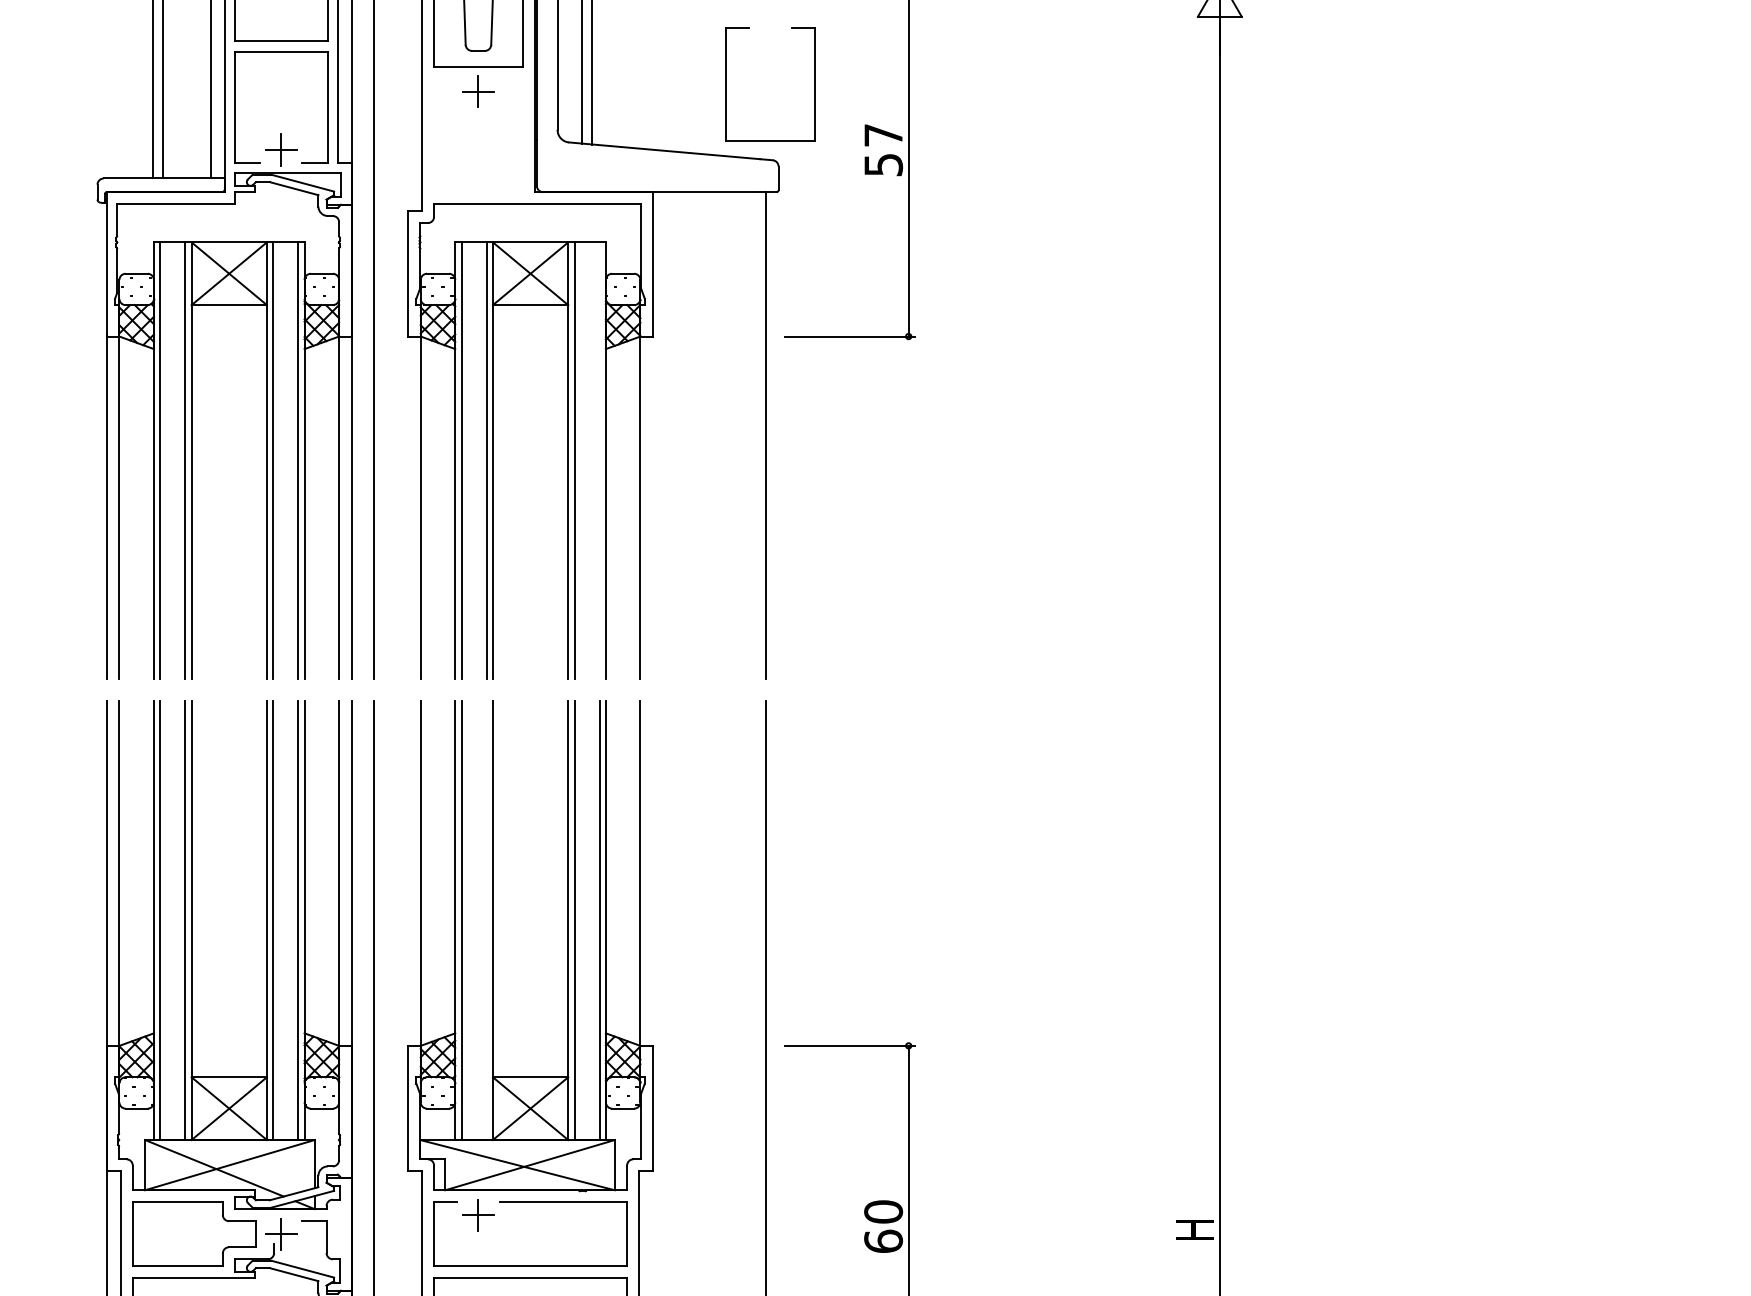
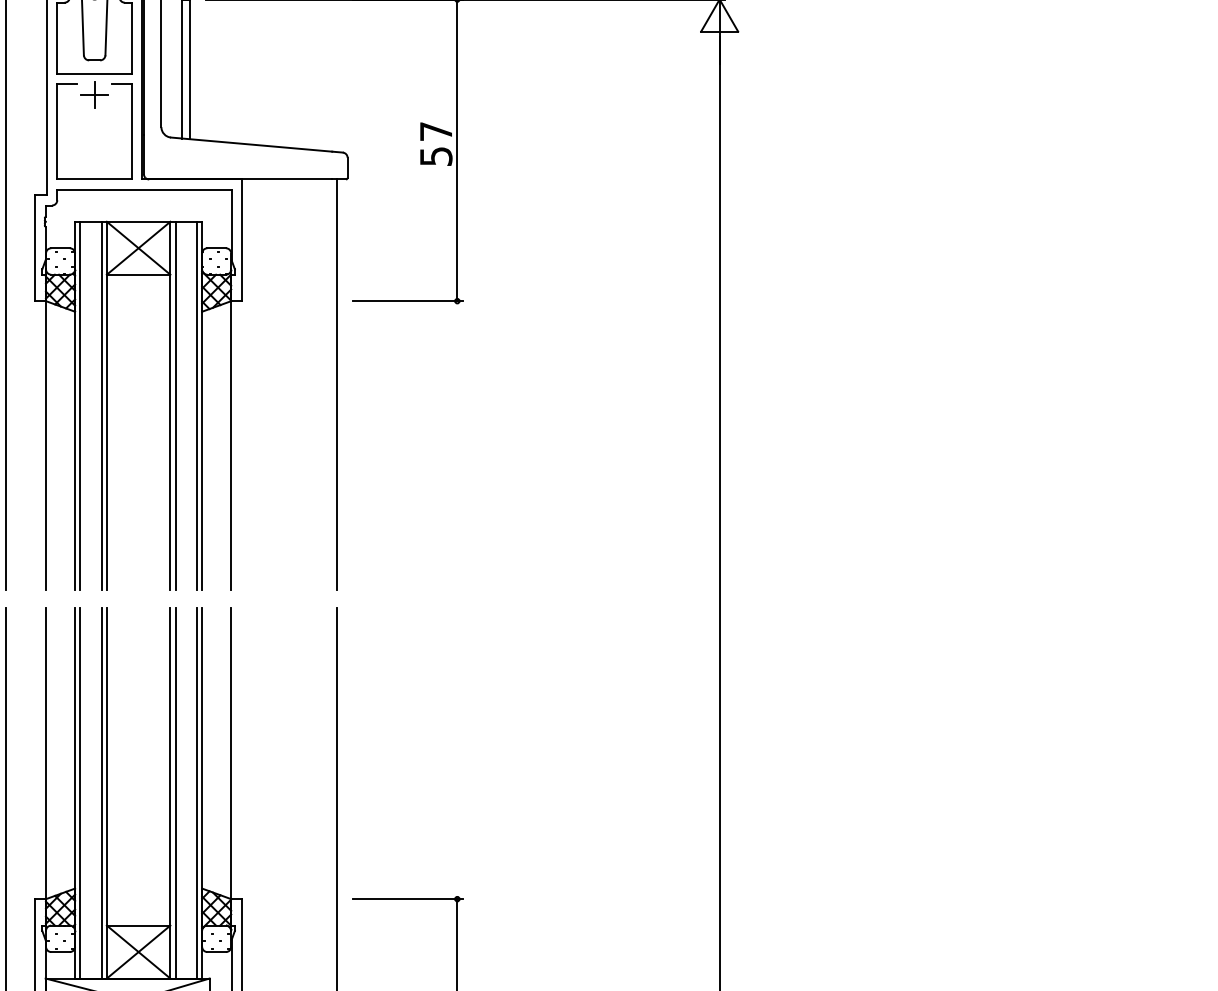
part: (726, 84) -> (57, 131), moved
line: (599, 460) -> (196, 405), added
line: (486, 920) -> (101, 793), added

